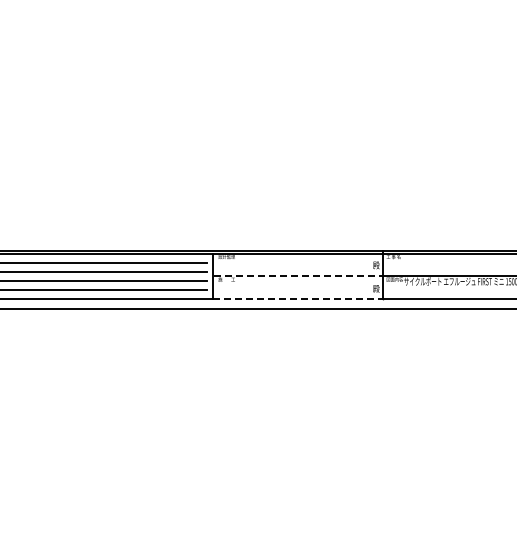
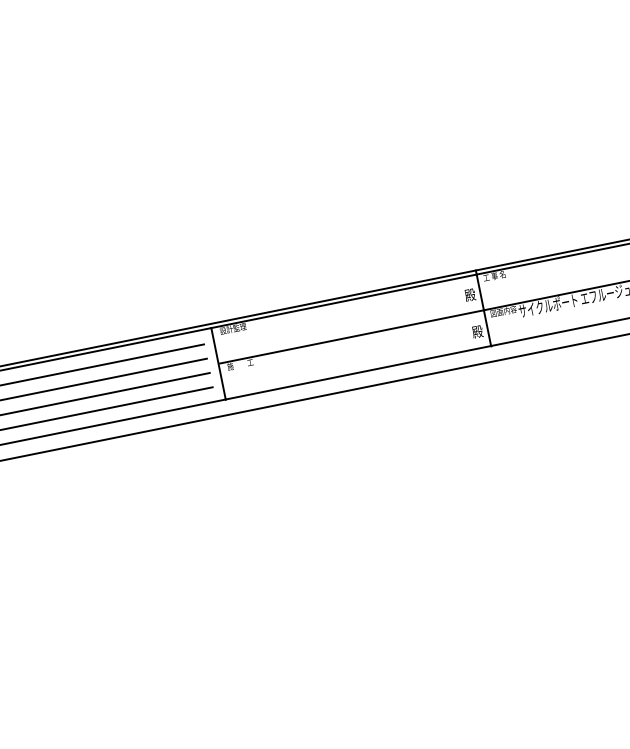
line: (299, 276) -> (353, 336), dashed -> solid
line: (298, 299) -> (359, 373), dashed -> solid

